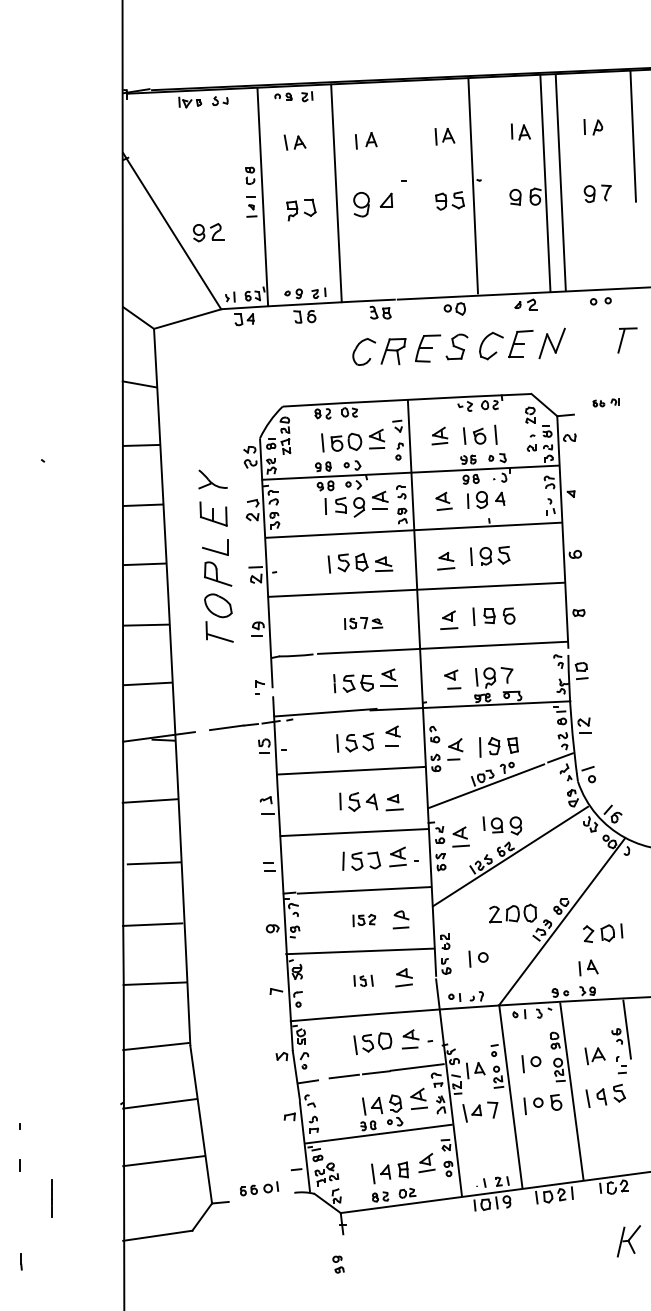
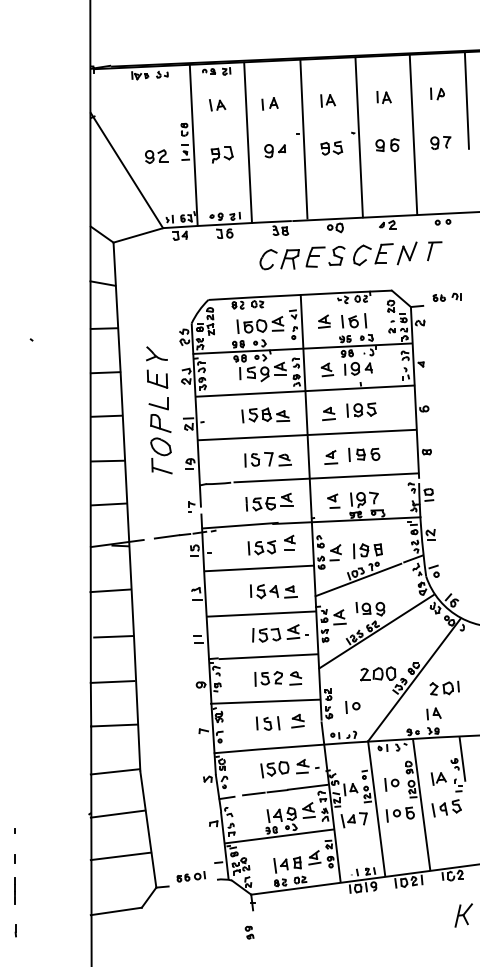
line: (544, 183) -> (358, 137), moved
line: (472, 184) -> (303, 138), moved
part: (372, 205) -> (274, 151), size x0.71
part: (208, 232) -> (156, 156), moved
part: (627, 340) -> (434, 251), moved
part: (605, 401) -> (446, 296), size x1.43
part: (362, 622) -> (267, 459), size x1.67
part: (364, 919) -> (268, 678), size x1.67
part: (362, 980) -> (267, 723), size x1.67
line: (50, 1197) -> (14, 890), moved

